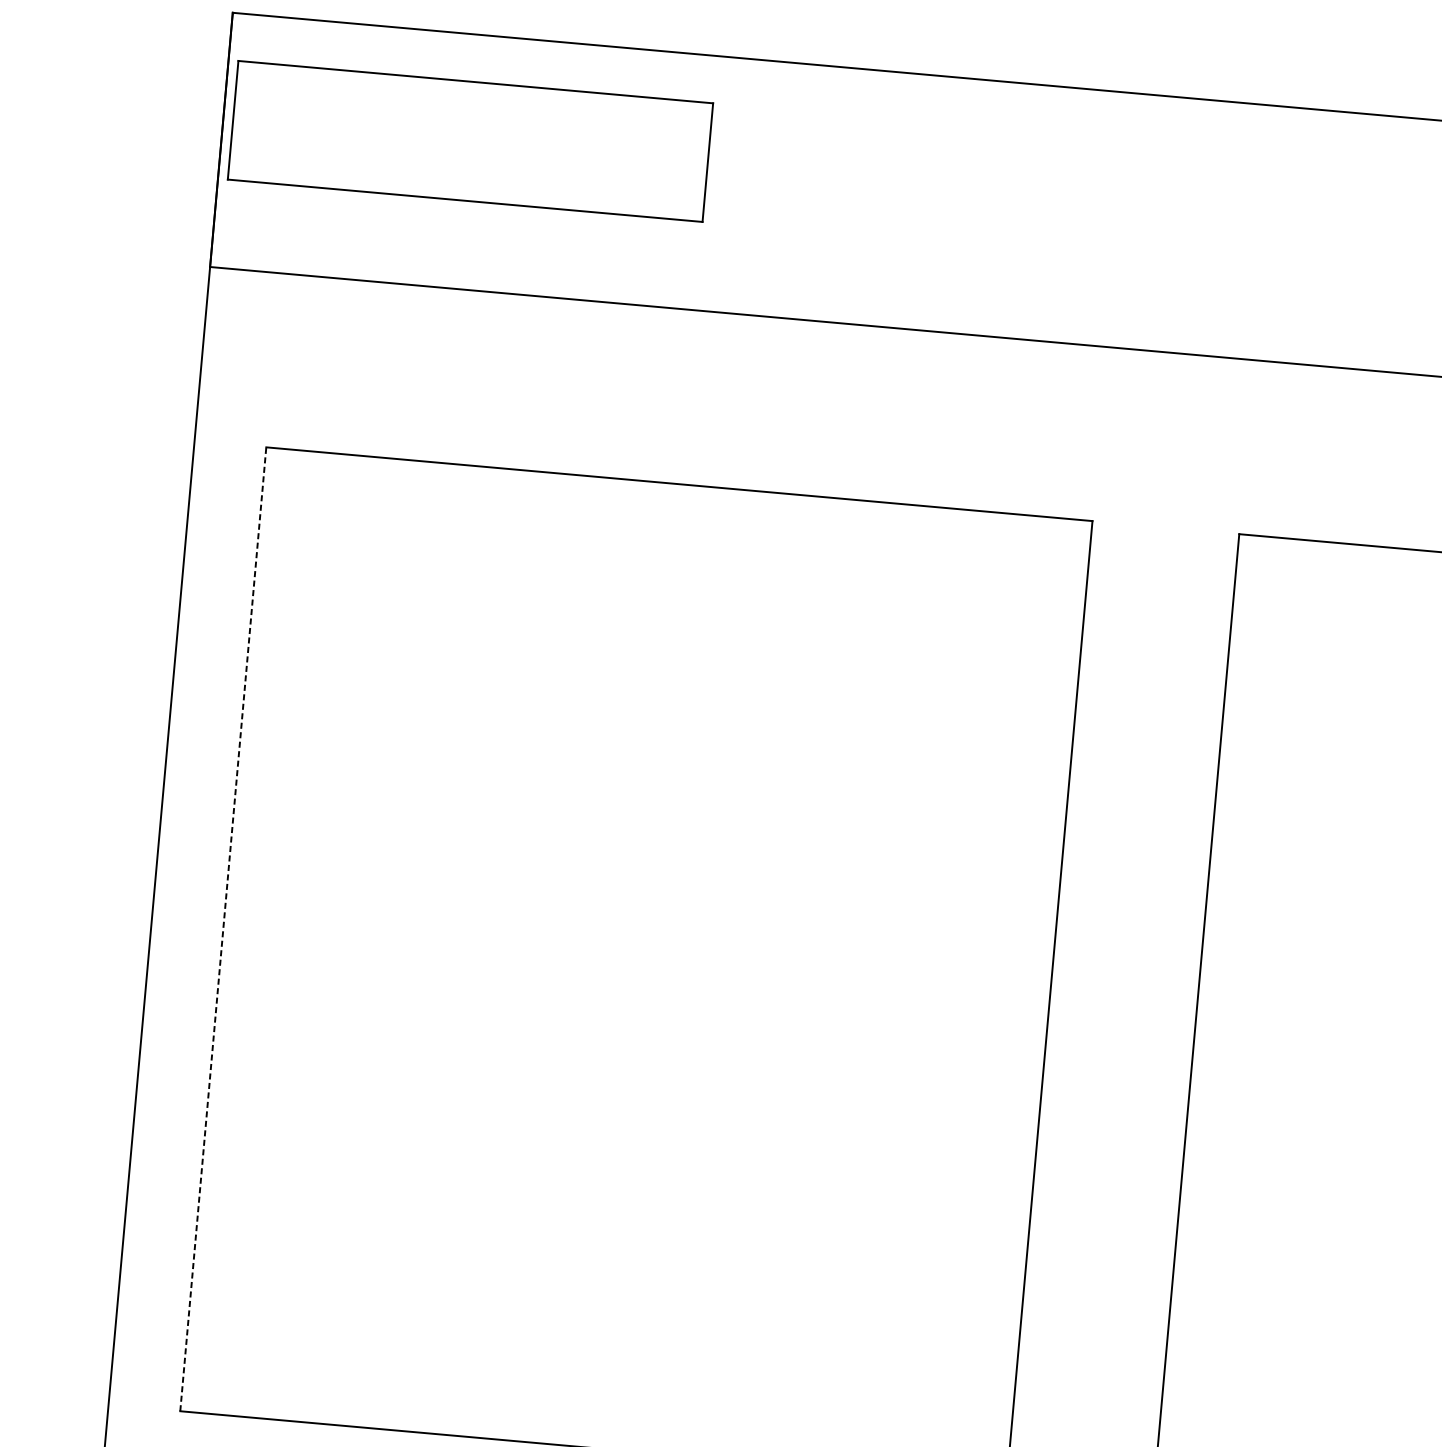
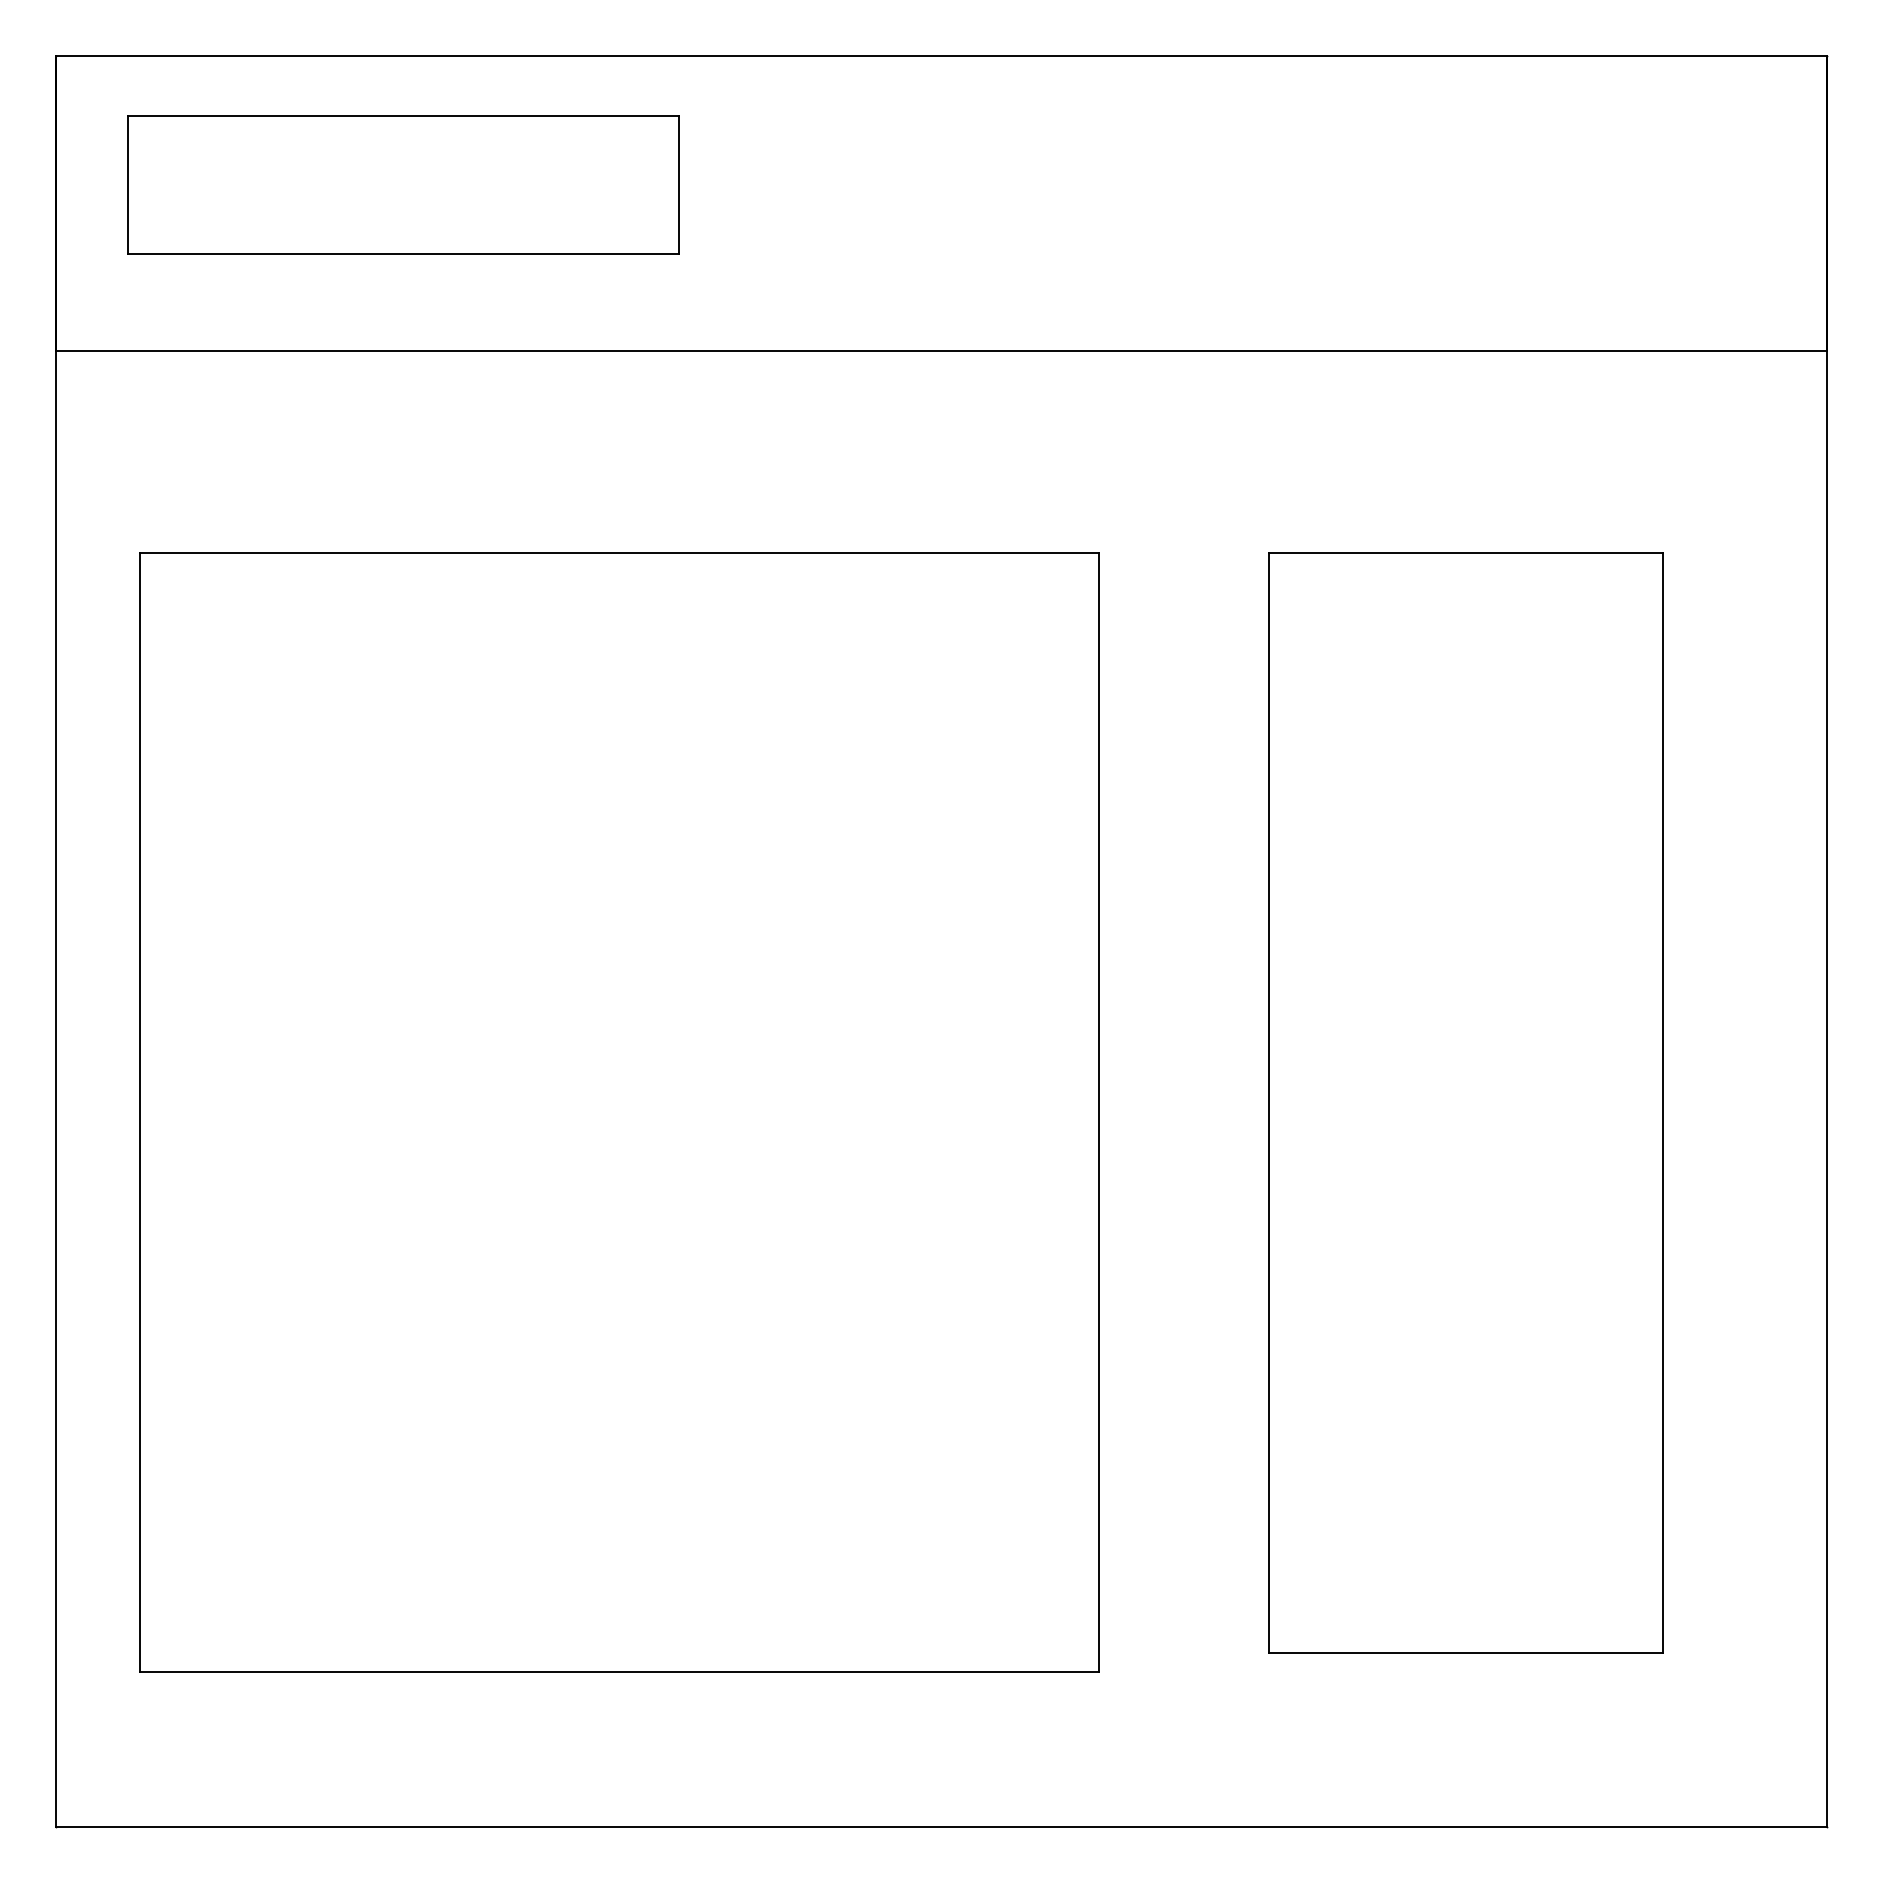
part: (470, 140) -> (403, 184), moved
line: (223, 929) -> (139, 1112), dashed -> solid

